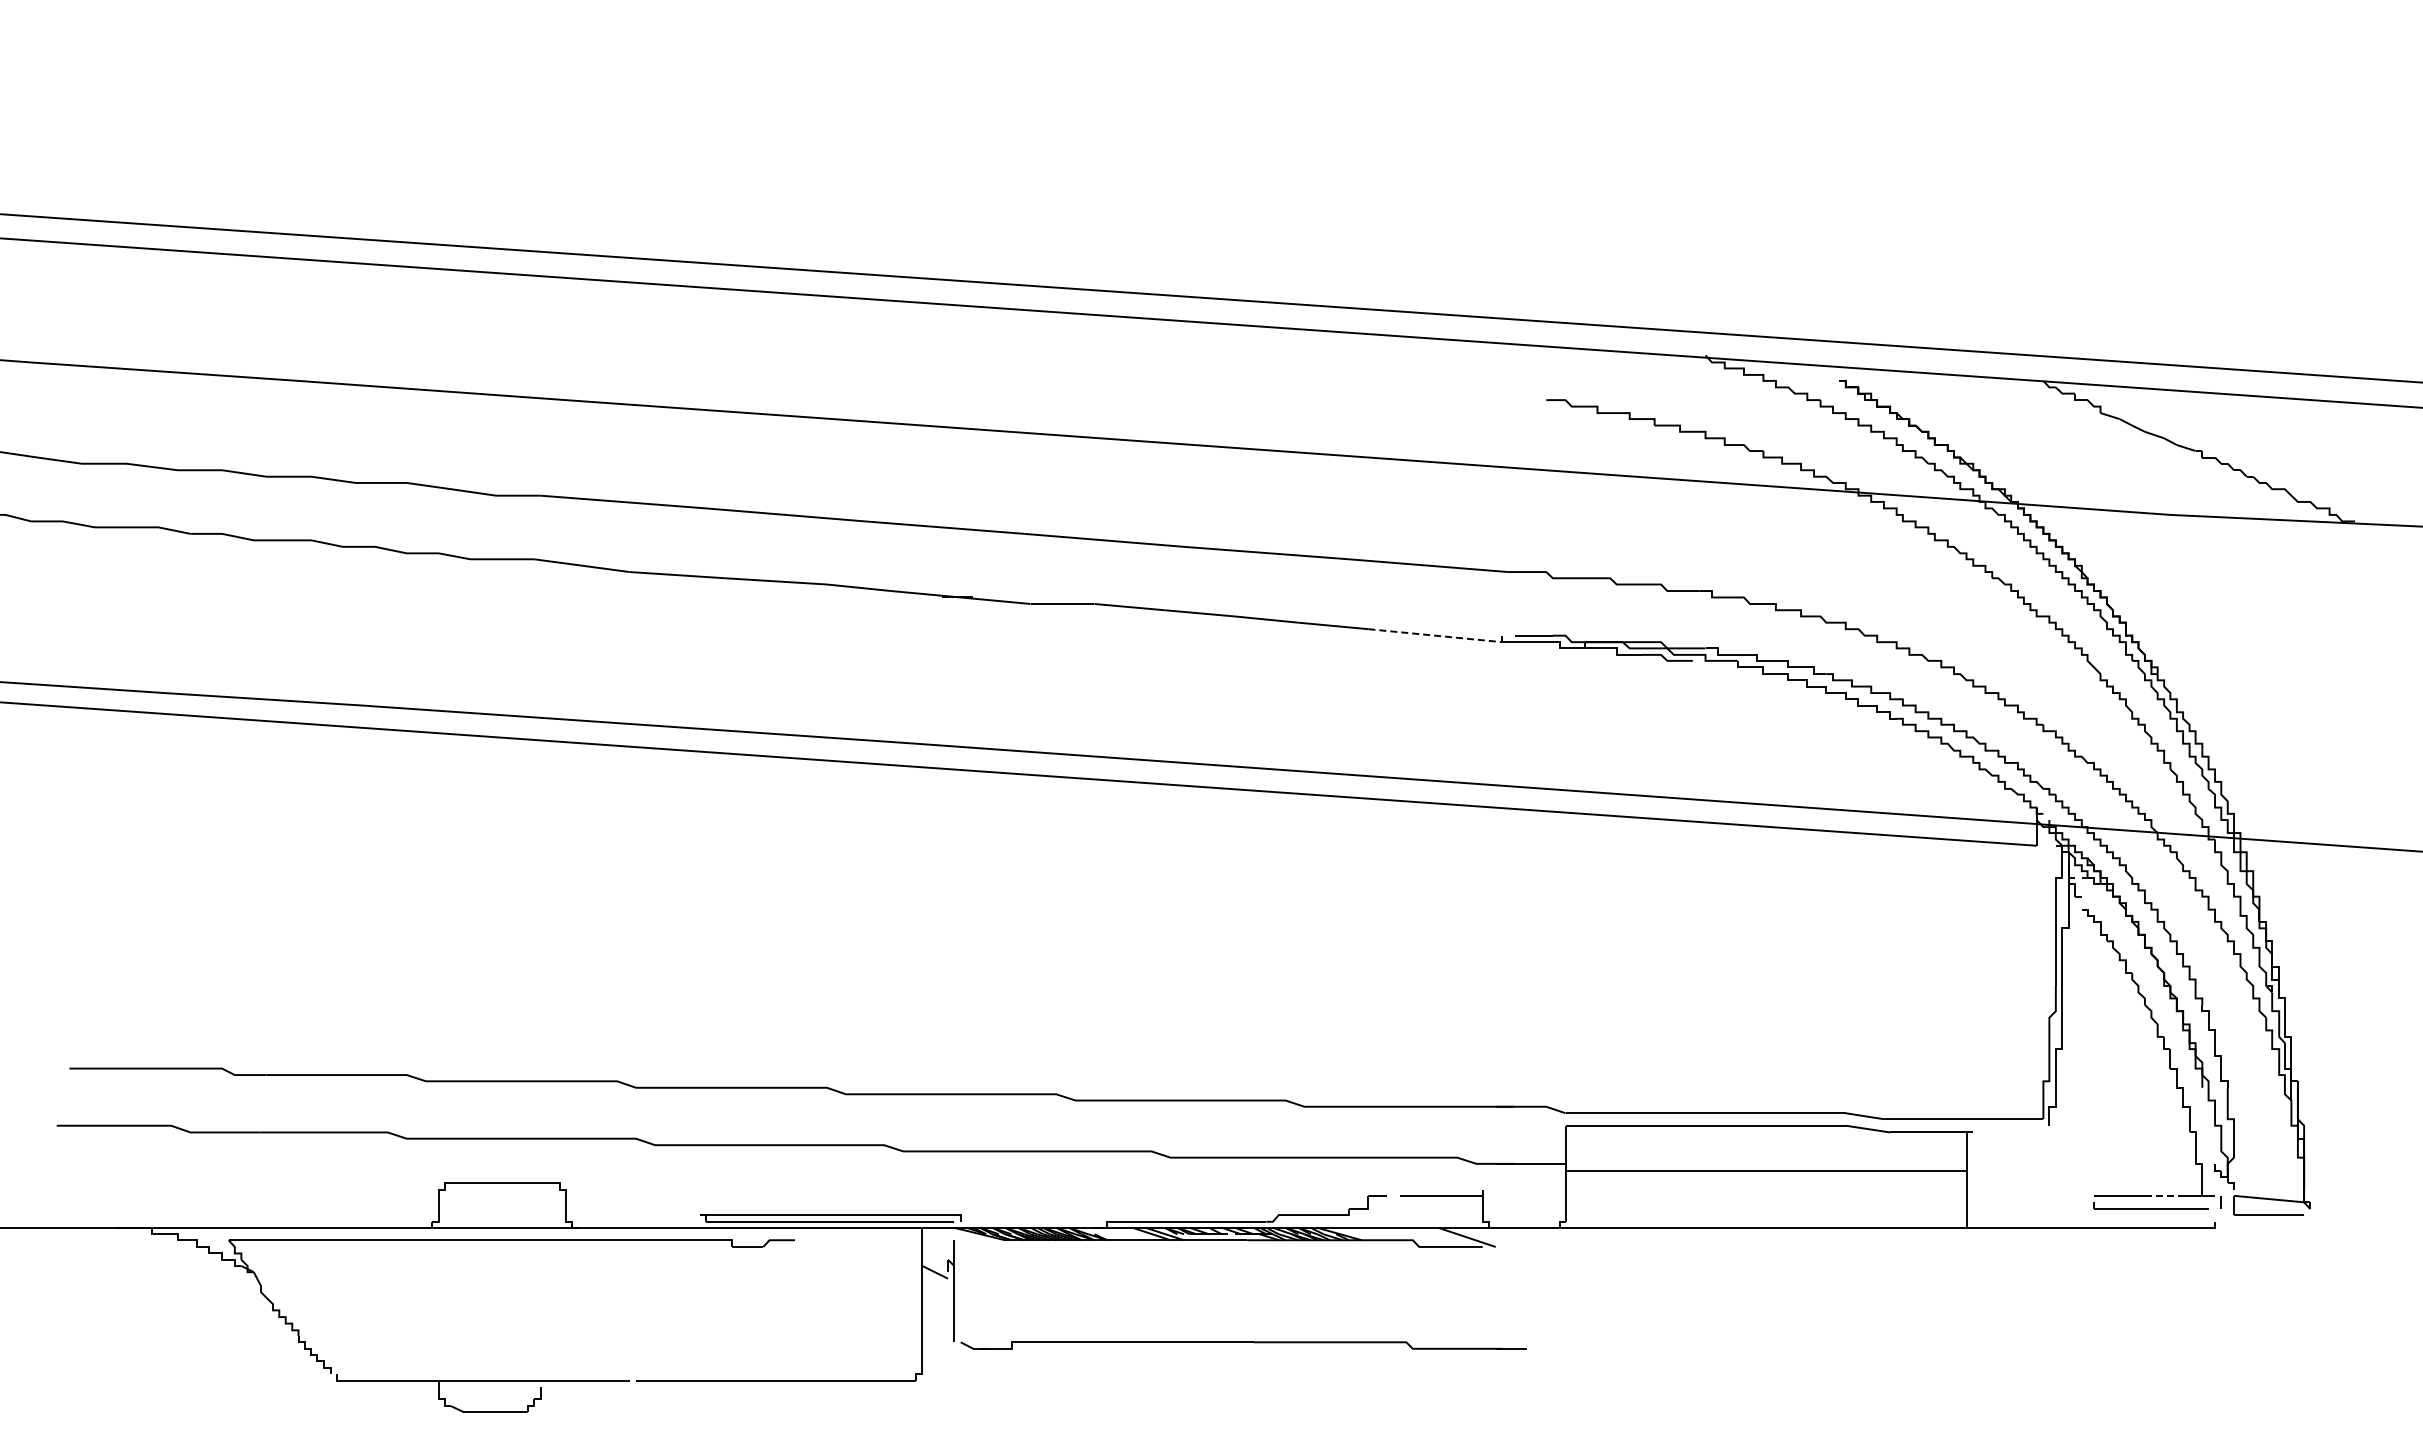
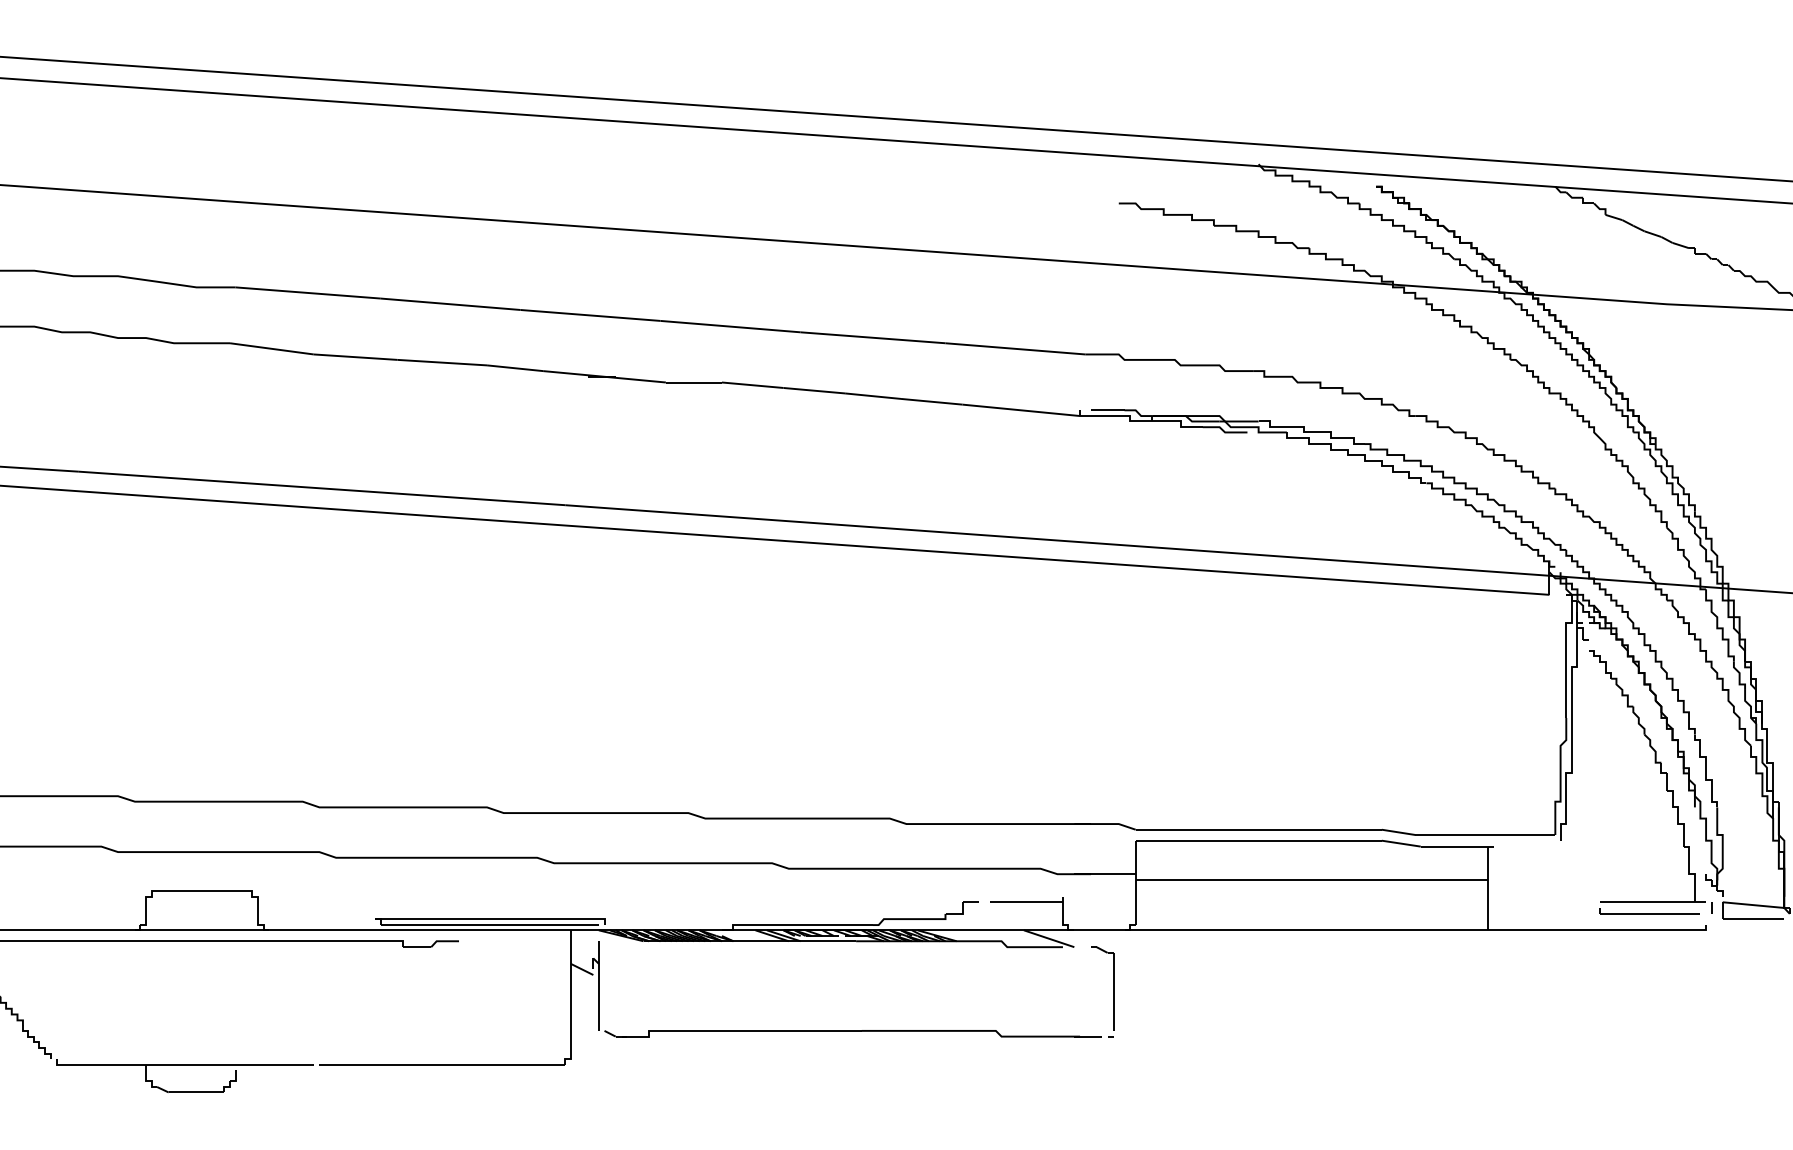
line: (1435, 635) -> (1021, 410), dashed -> solid
line: (2164, 1195) -> (1661, 901), dashed -> solid
part: (1539, 1297) -> (1112, 991), added

